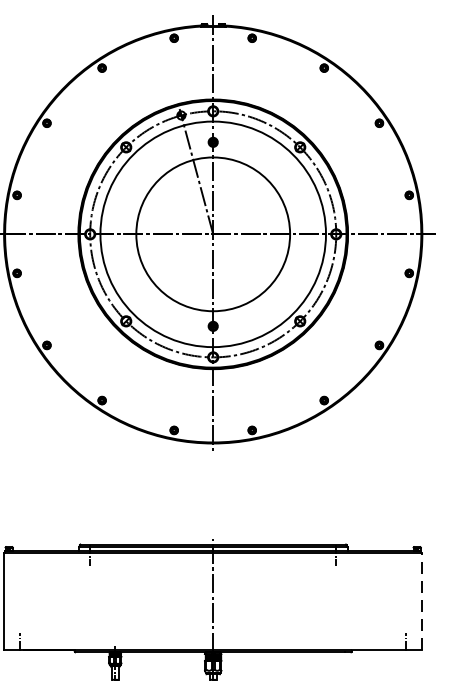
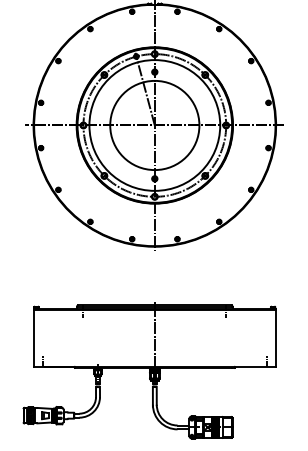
line: (423, 601) -> (276, 338), dashed -> solid

